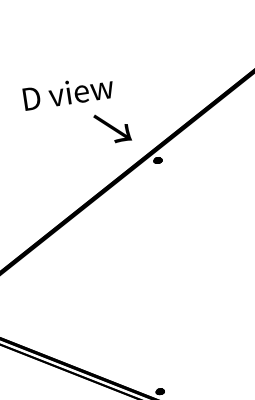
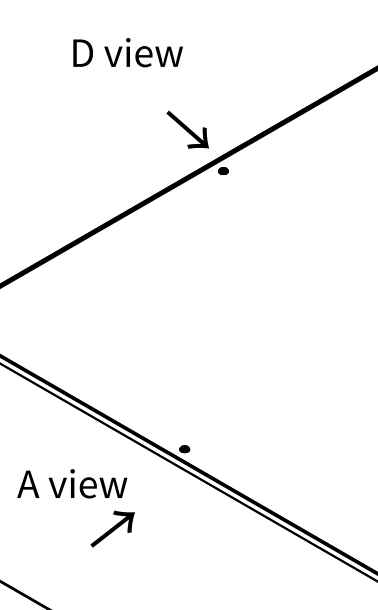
text: (67, 92) -> (127, 52), moved
text: (112, 127) -> (187, 129), moved

